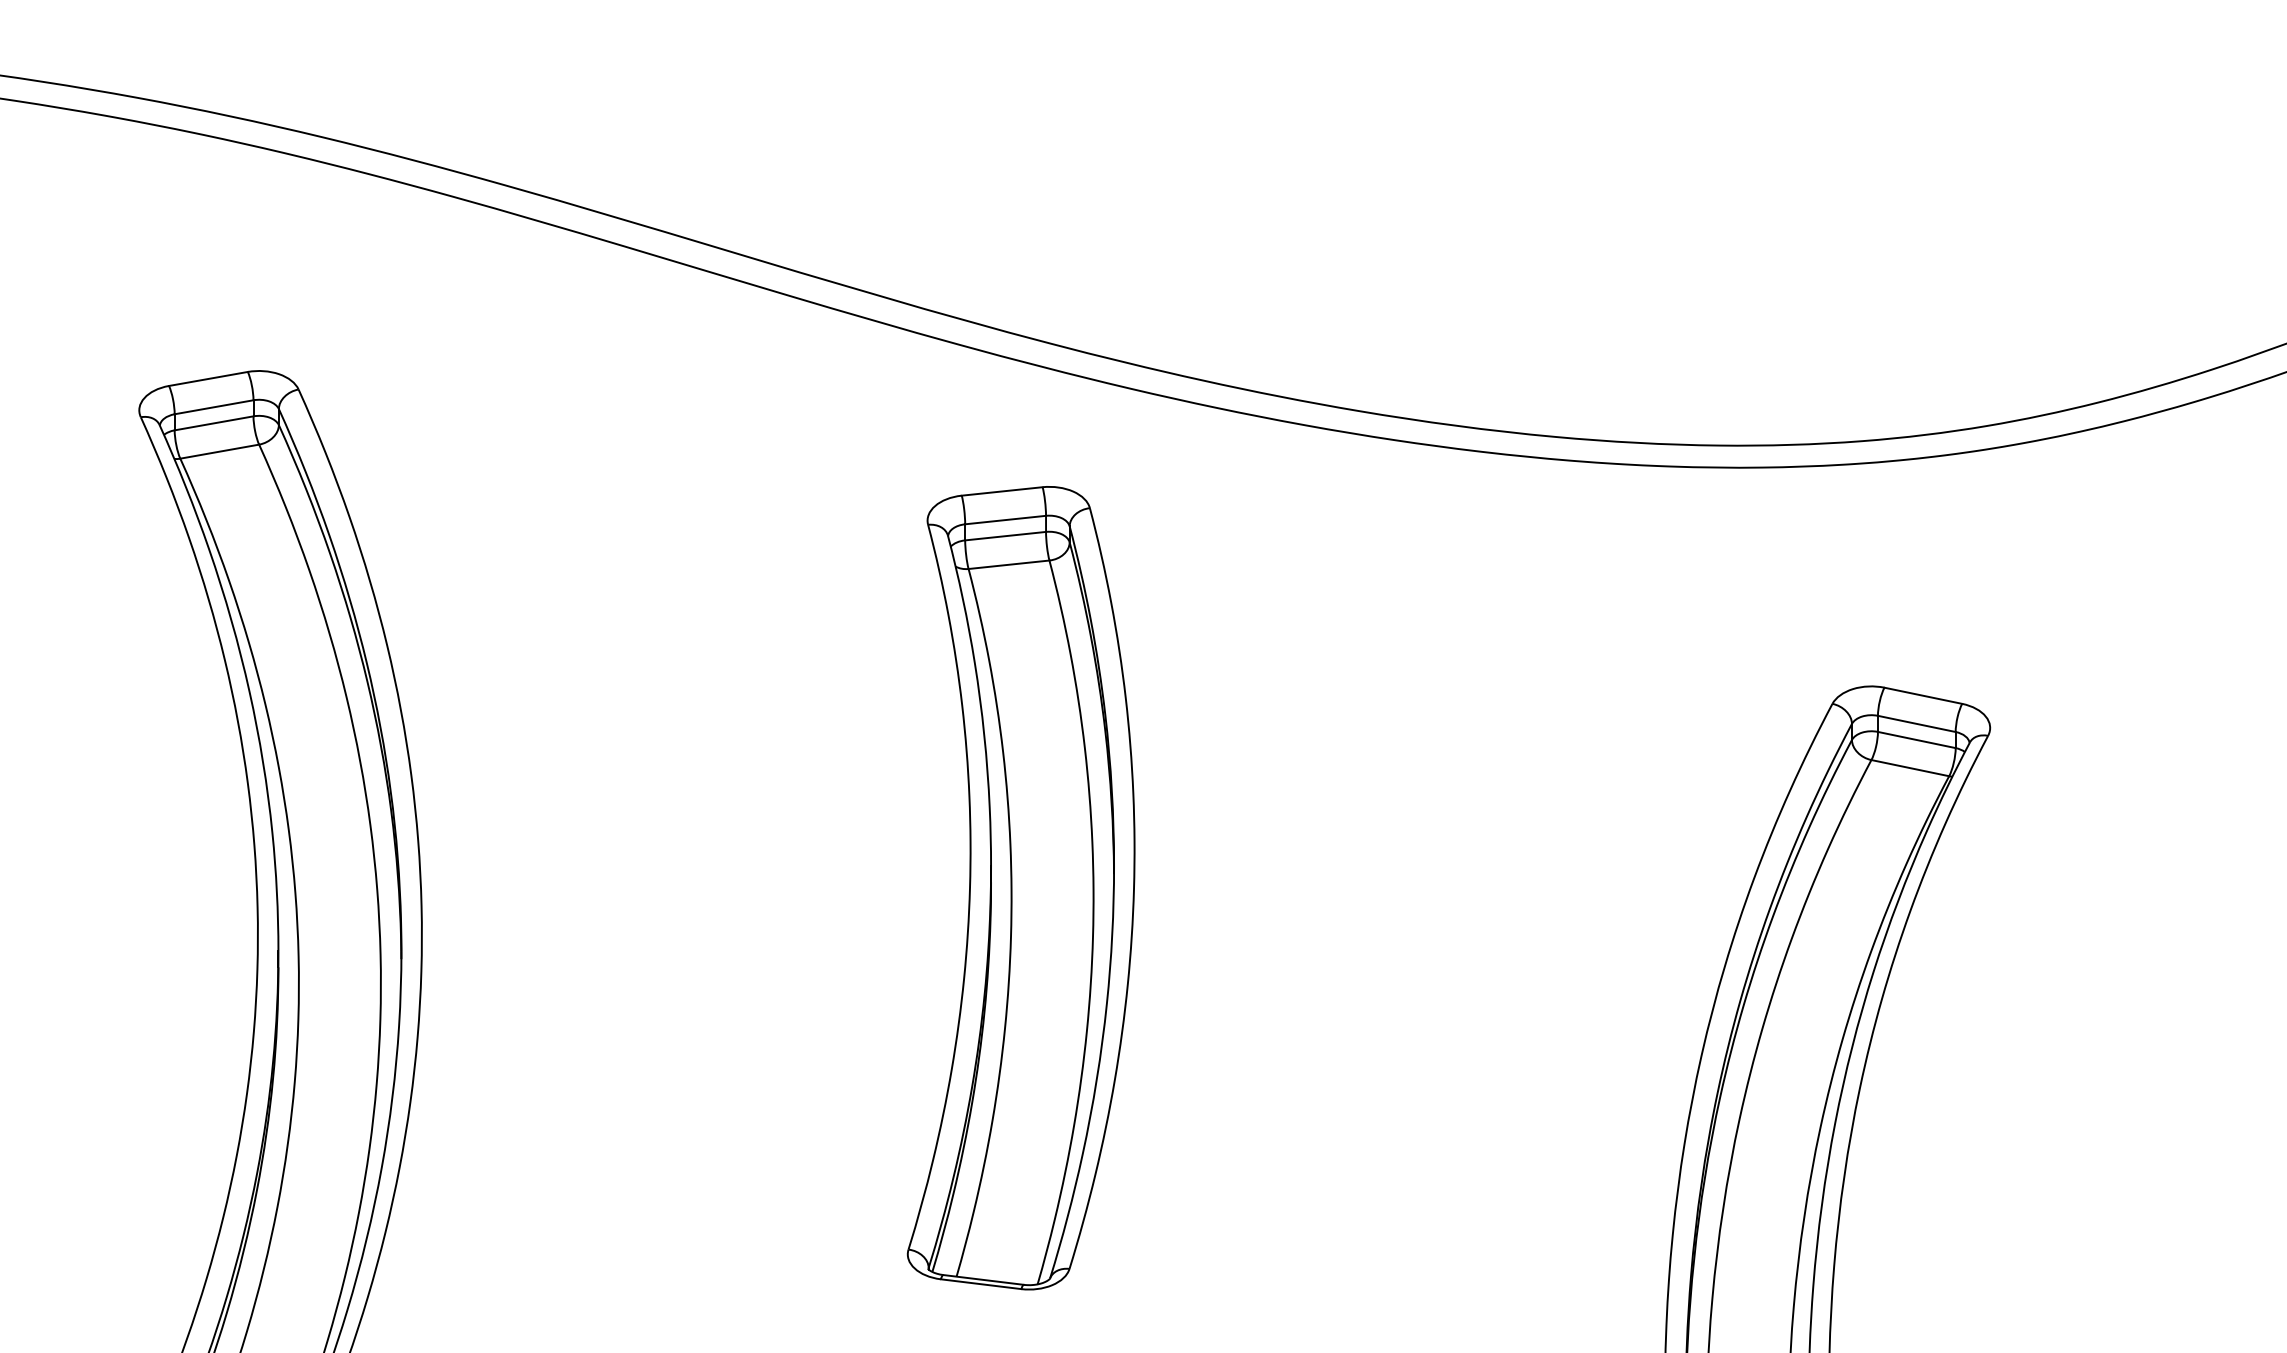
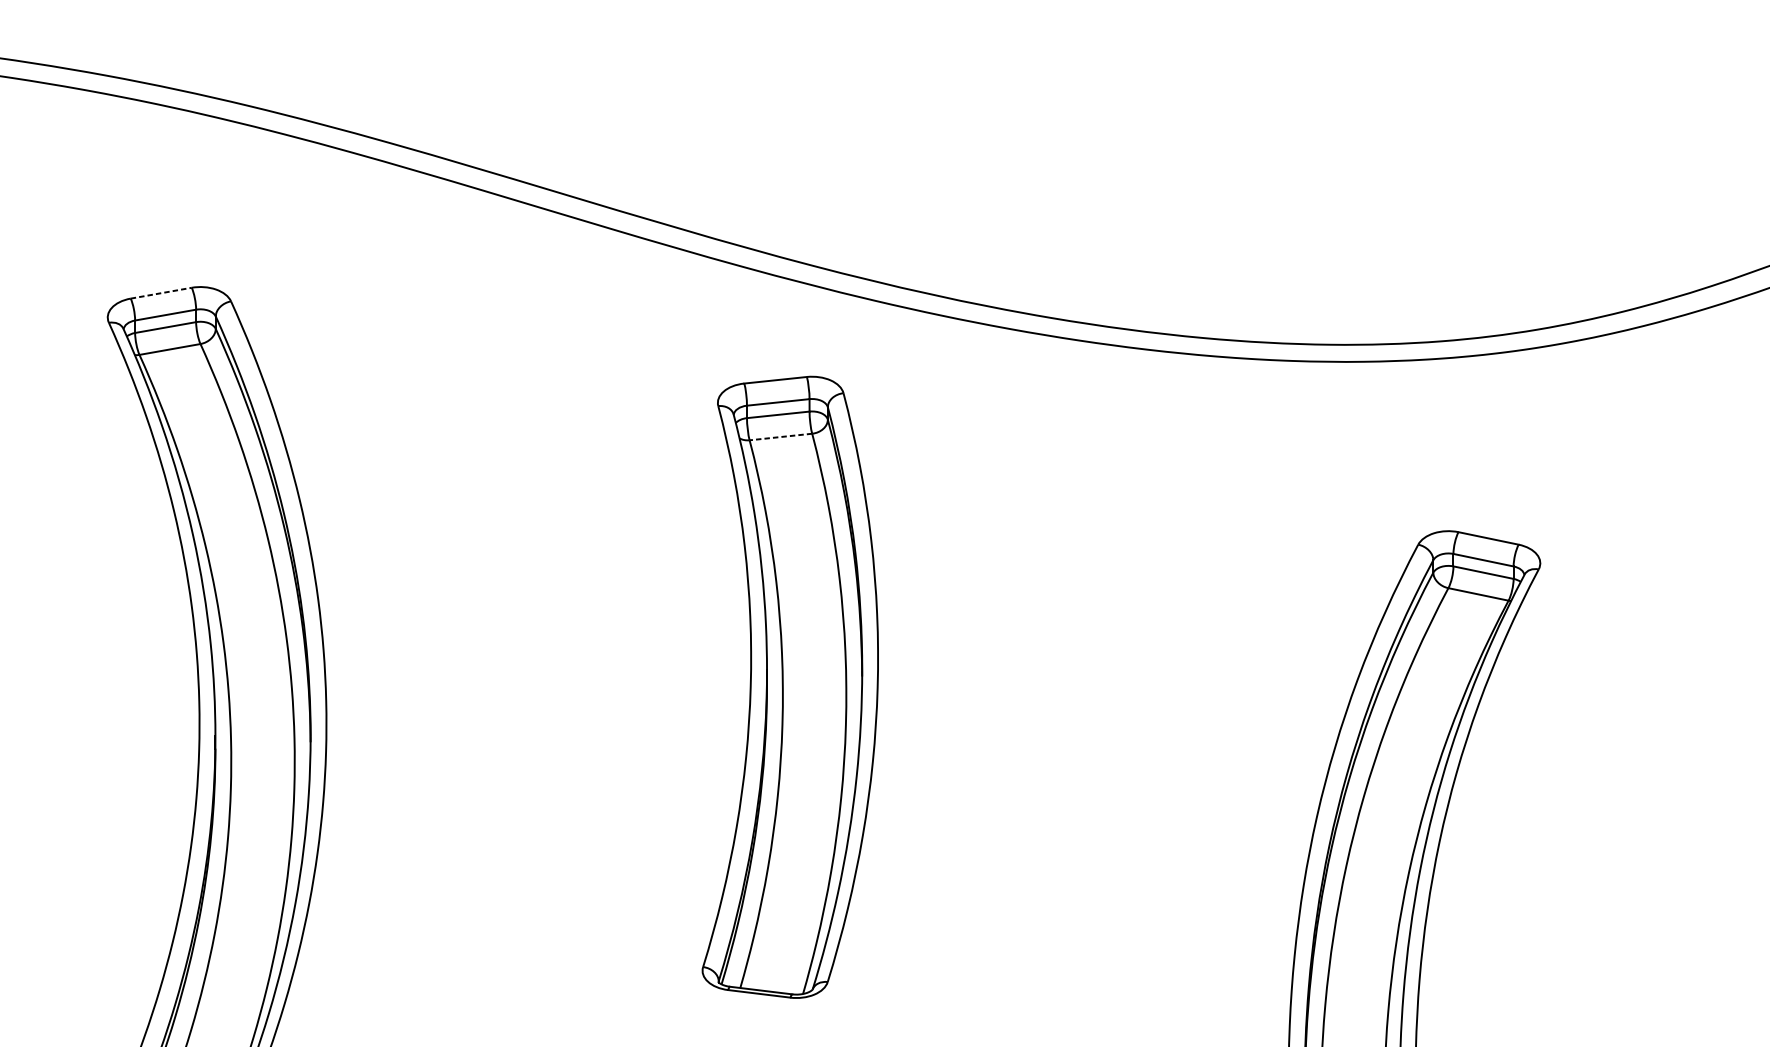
line: (208, 378) -> (161, 292), solid -> dashed
line: (1009, 564) -> (781, 436), solid -> dashed

